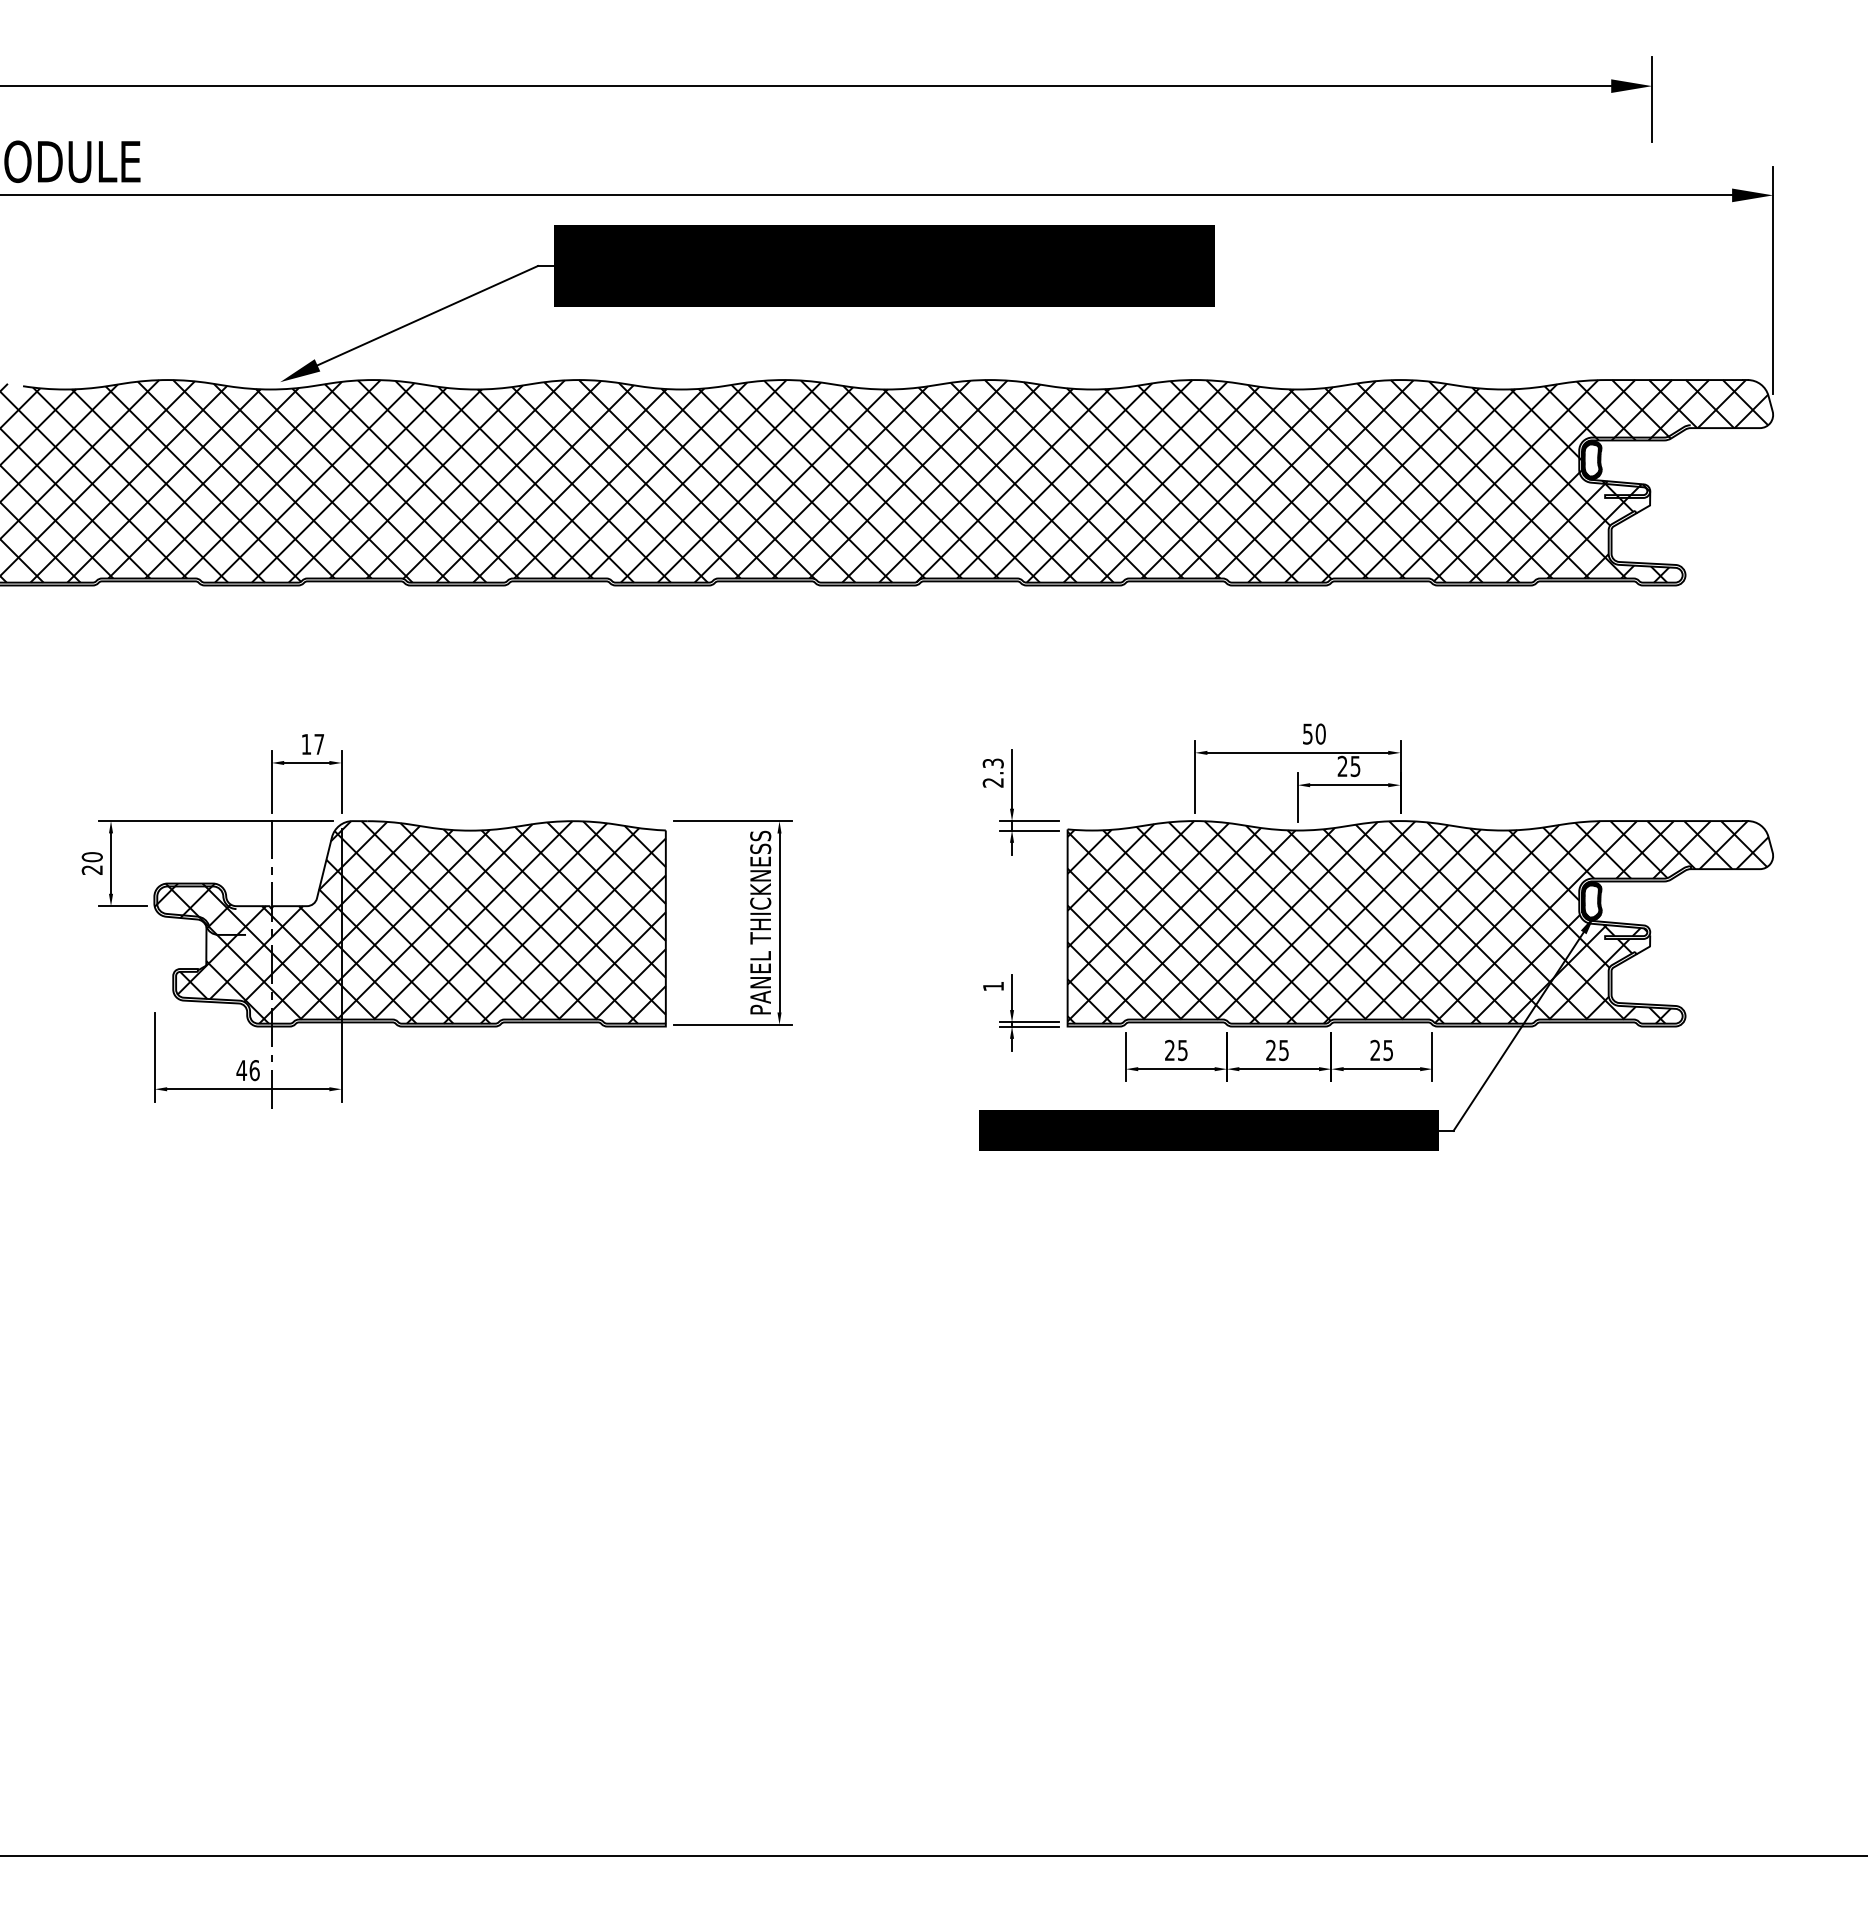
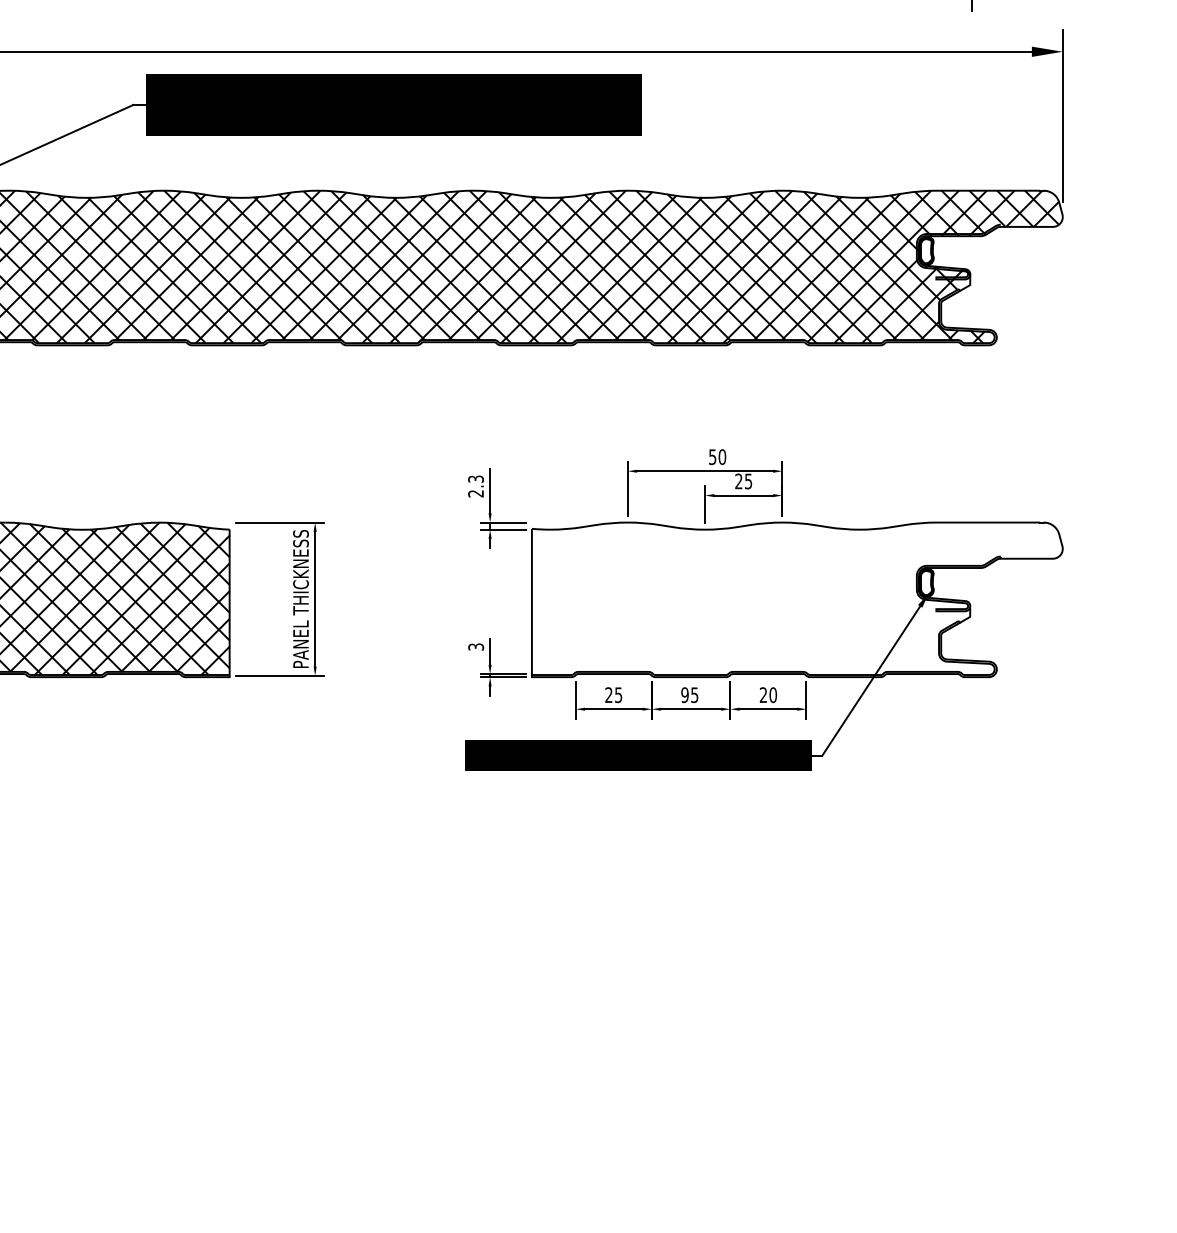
hatch: (1417, 922) -> (795, 598), removed
text: (993, 986) -> (476, 647), 1 -> 3
text: (1271, 1050) -> (685, 695), 25 -> 95
text: (1388, 1050) -> (773, 695), 25 -> 20

